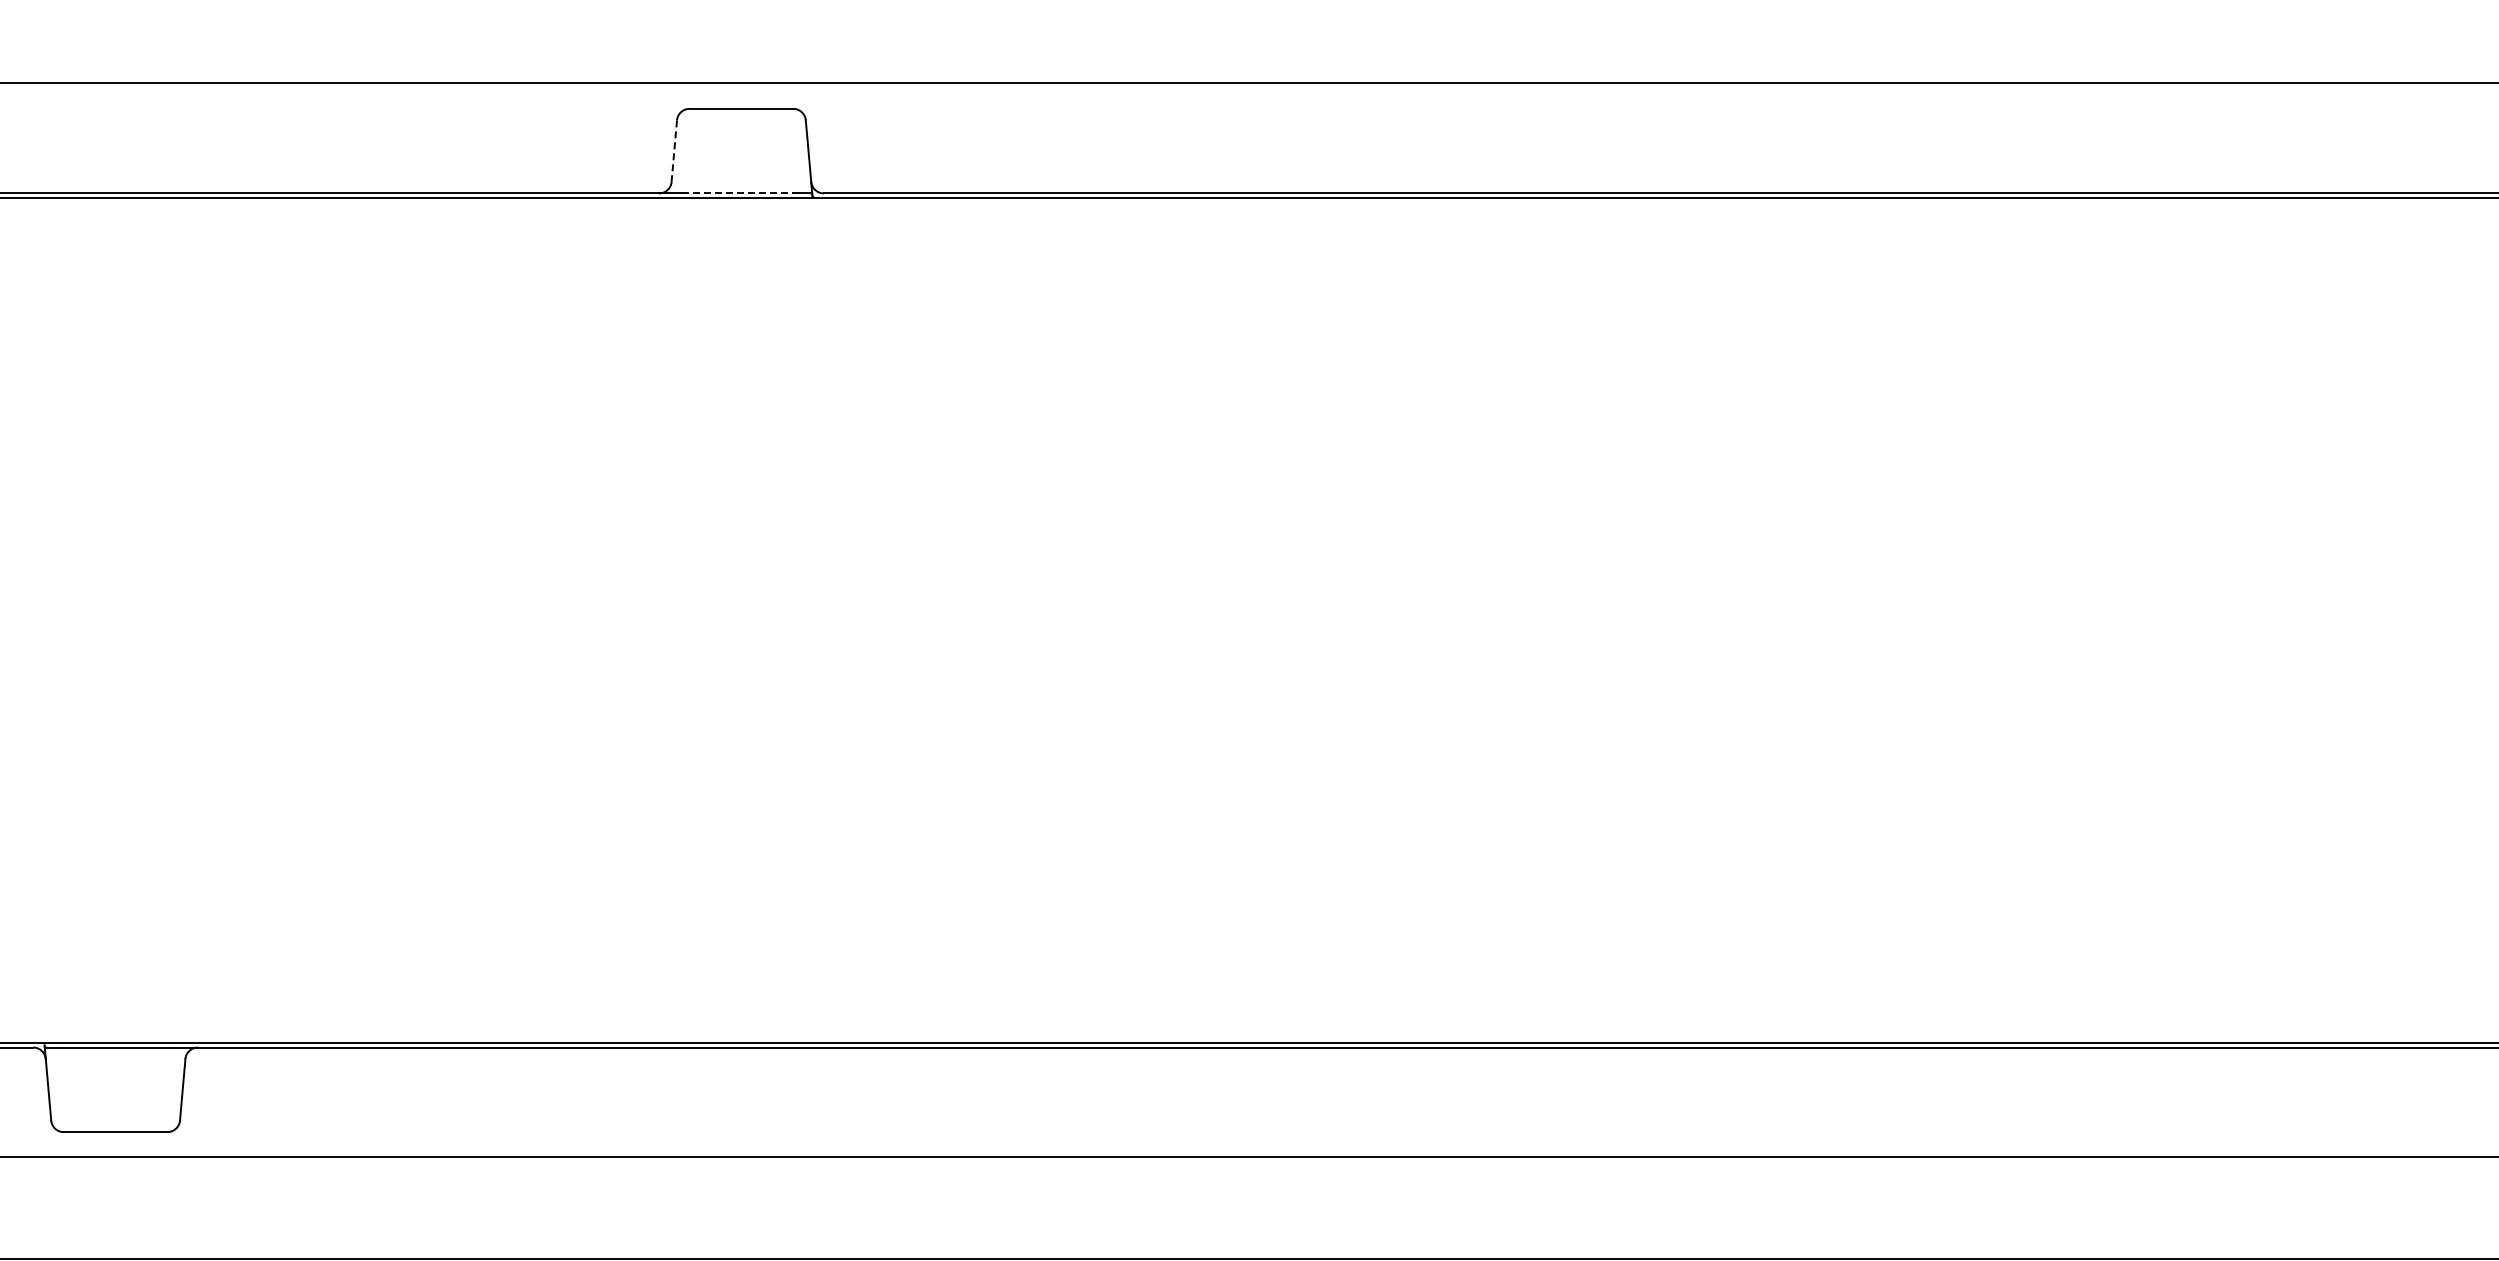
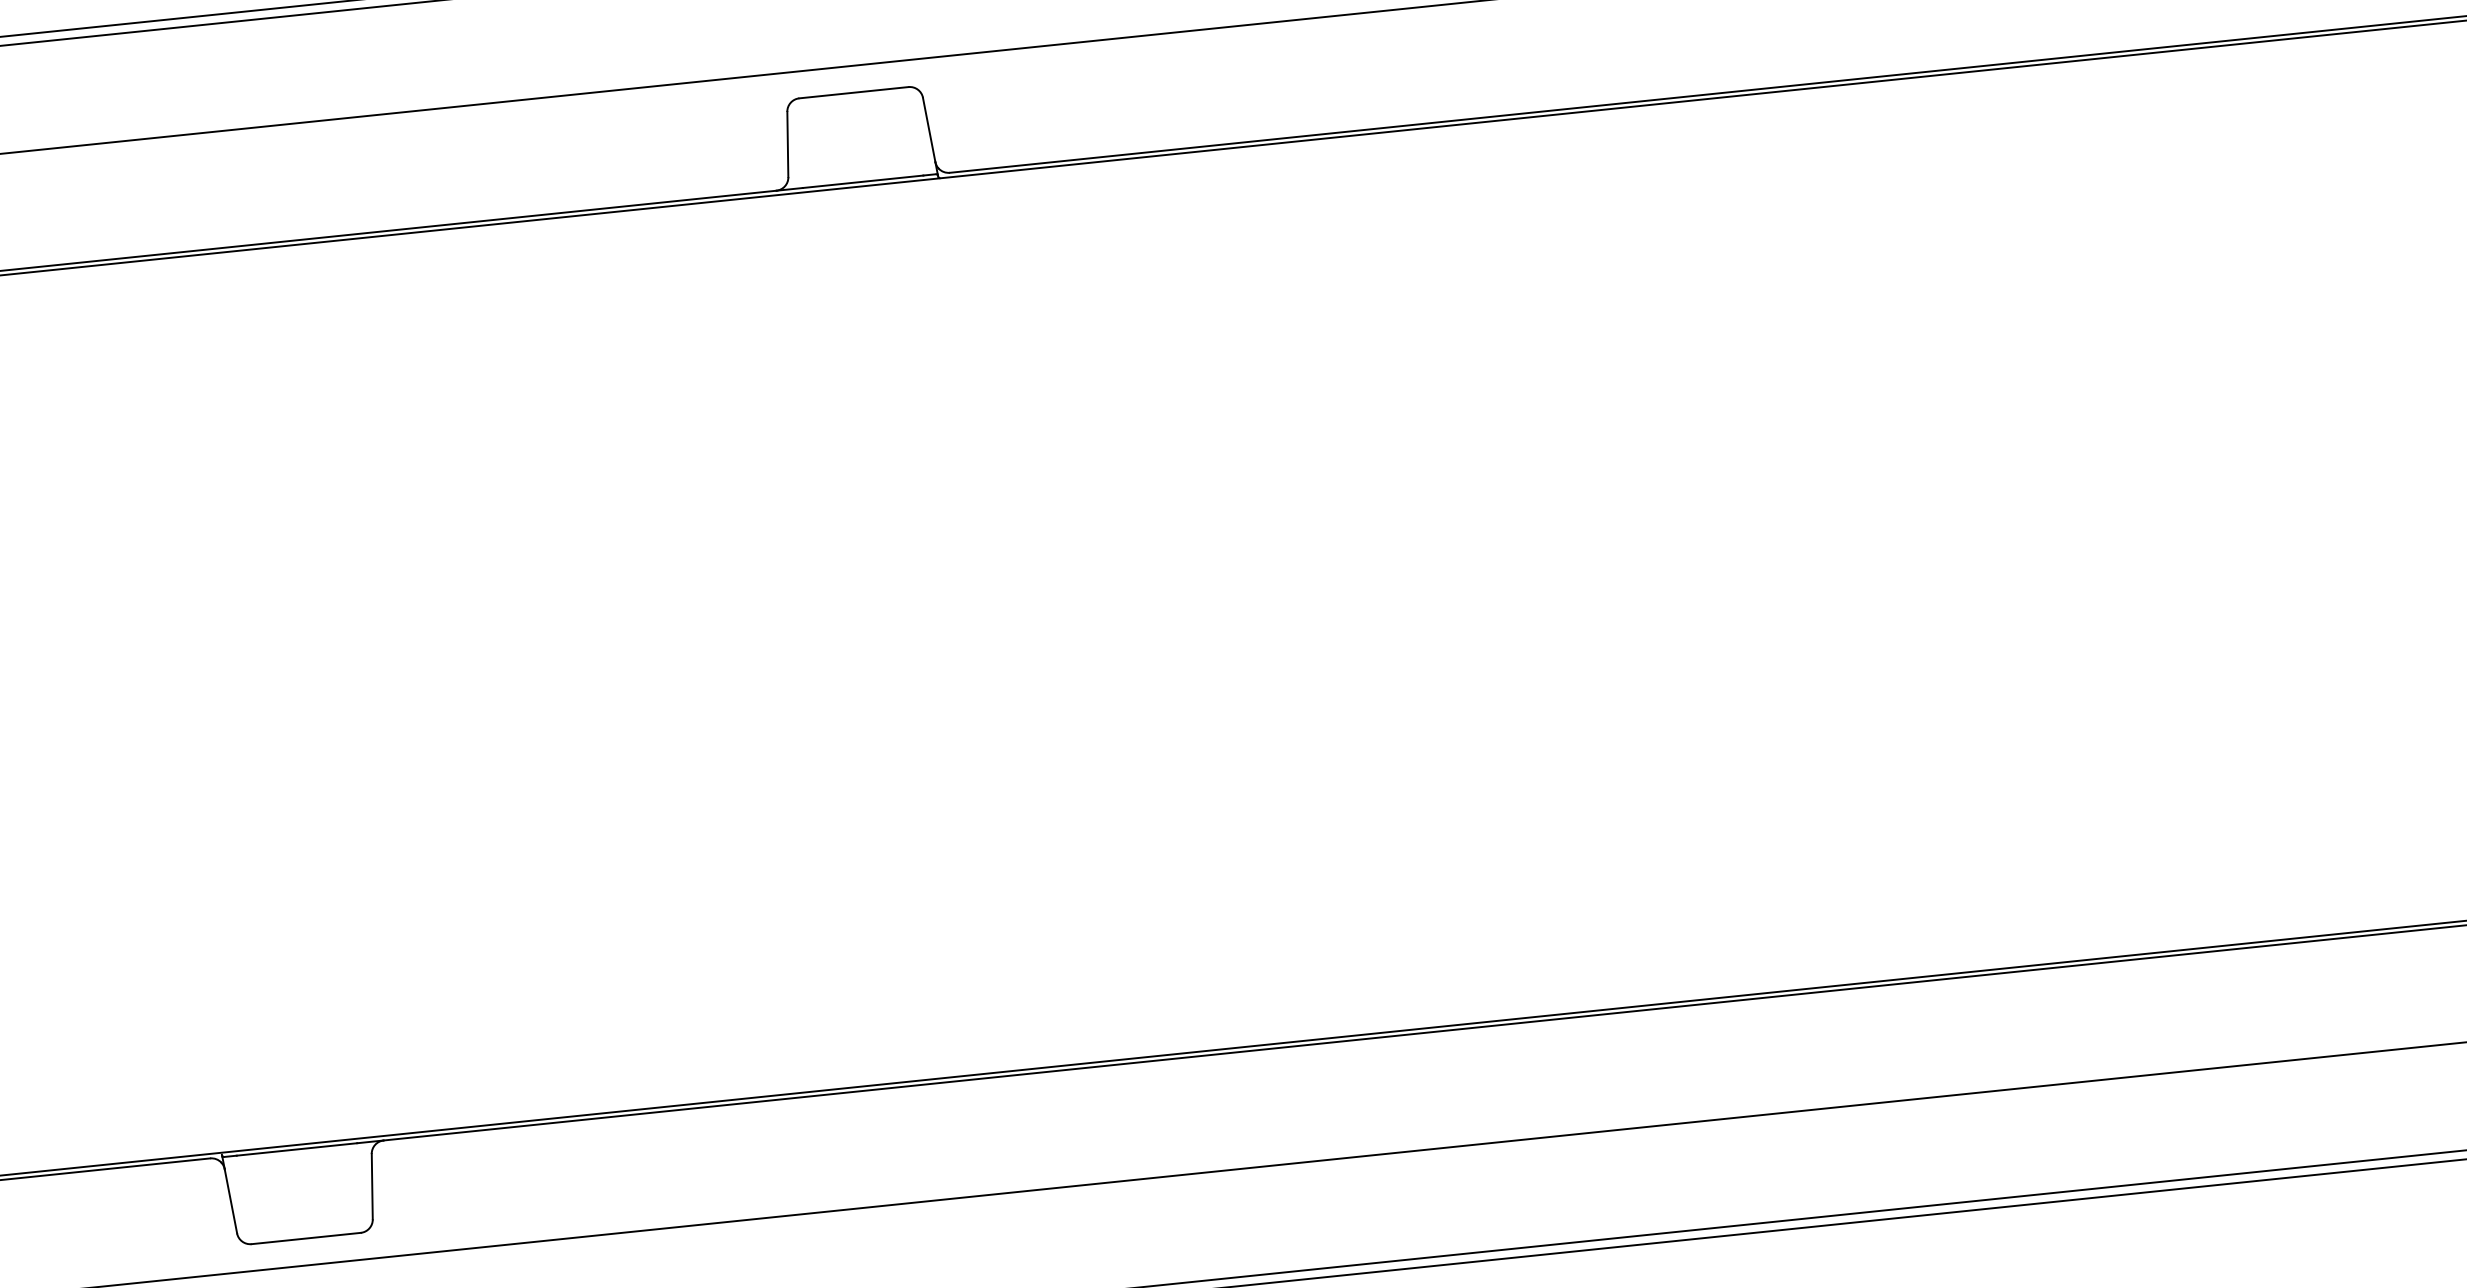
line: (674, 151) -> (788, 144), dashed -> solid
line: (740, 193) -> (862, 181), dashed -> solid

